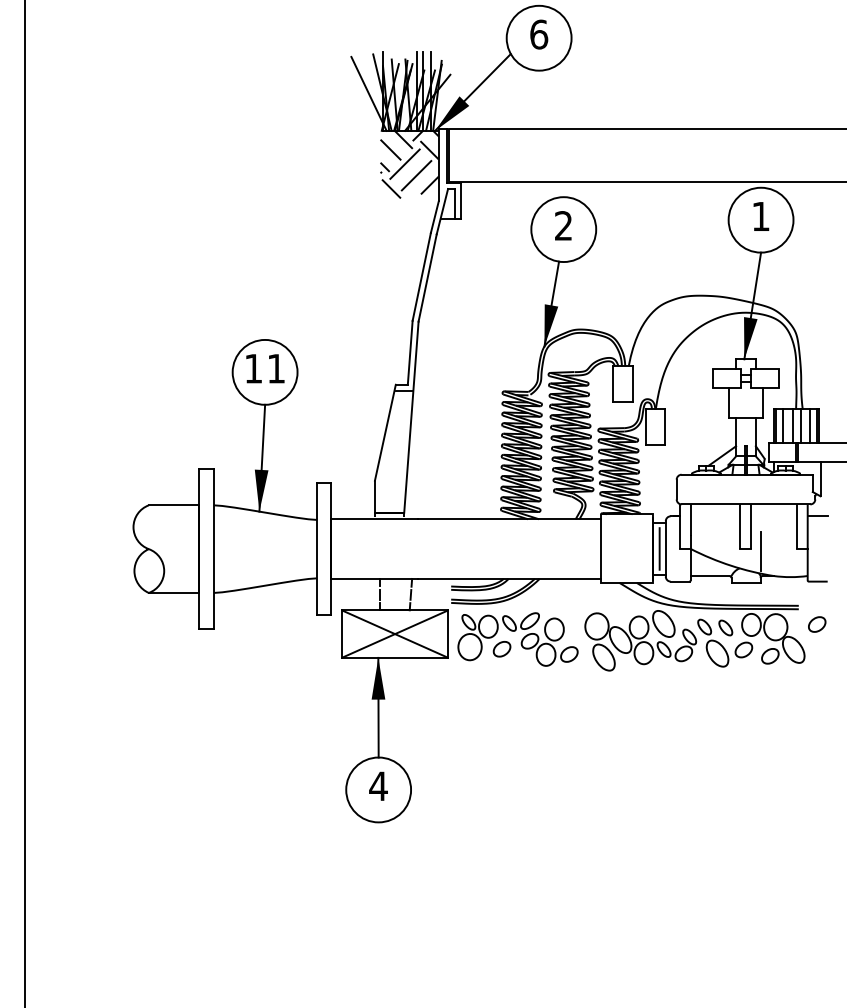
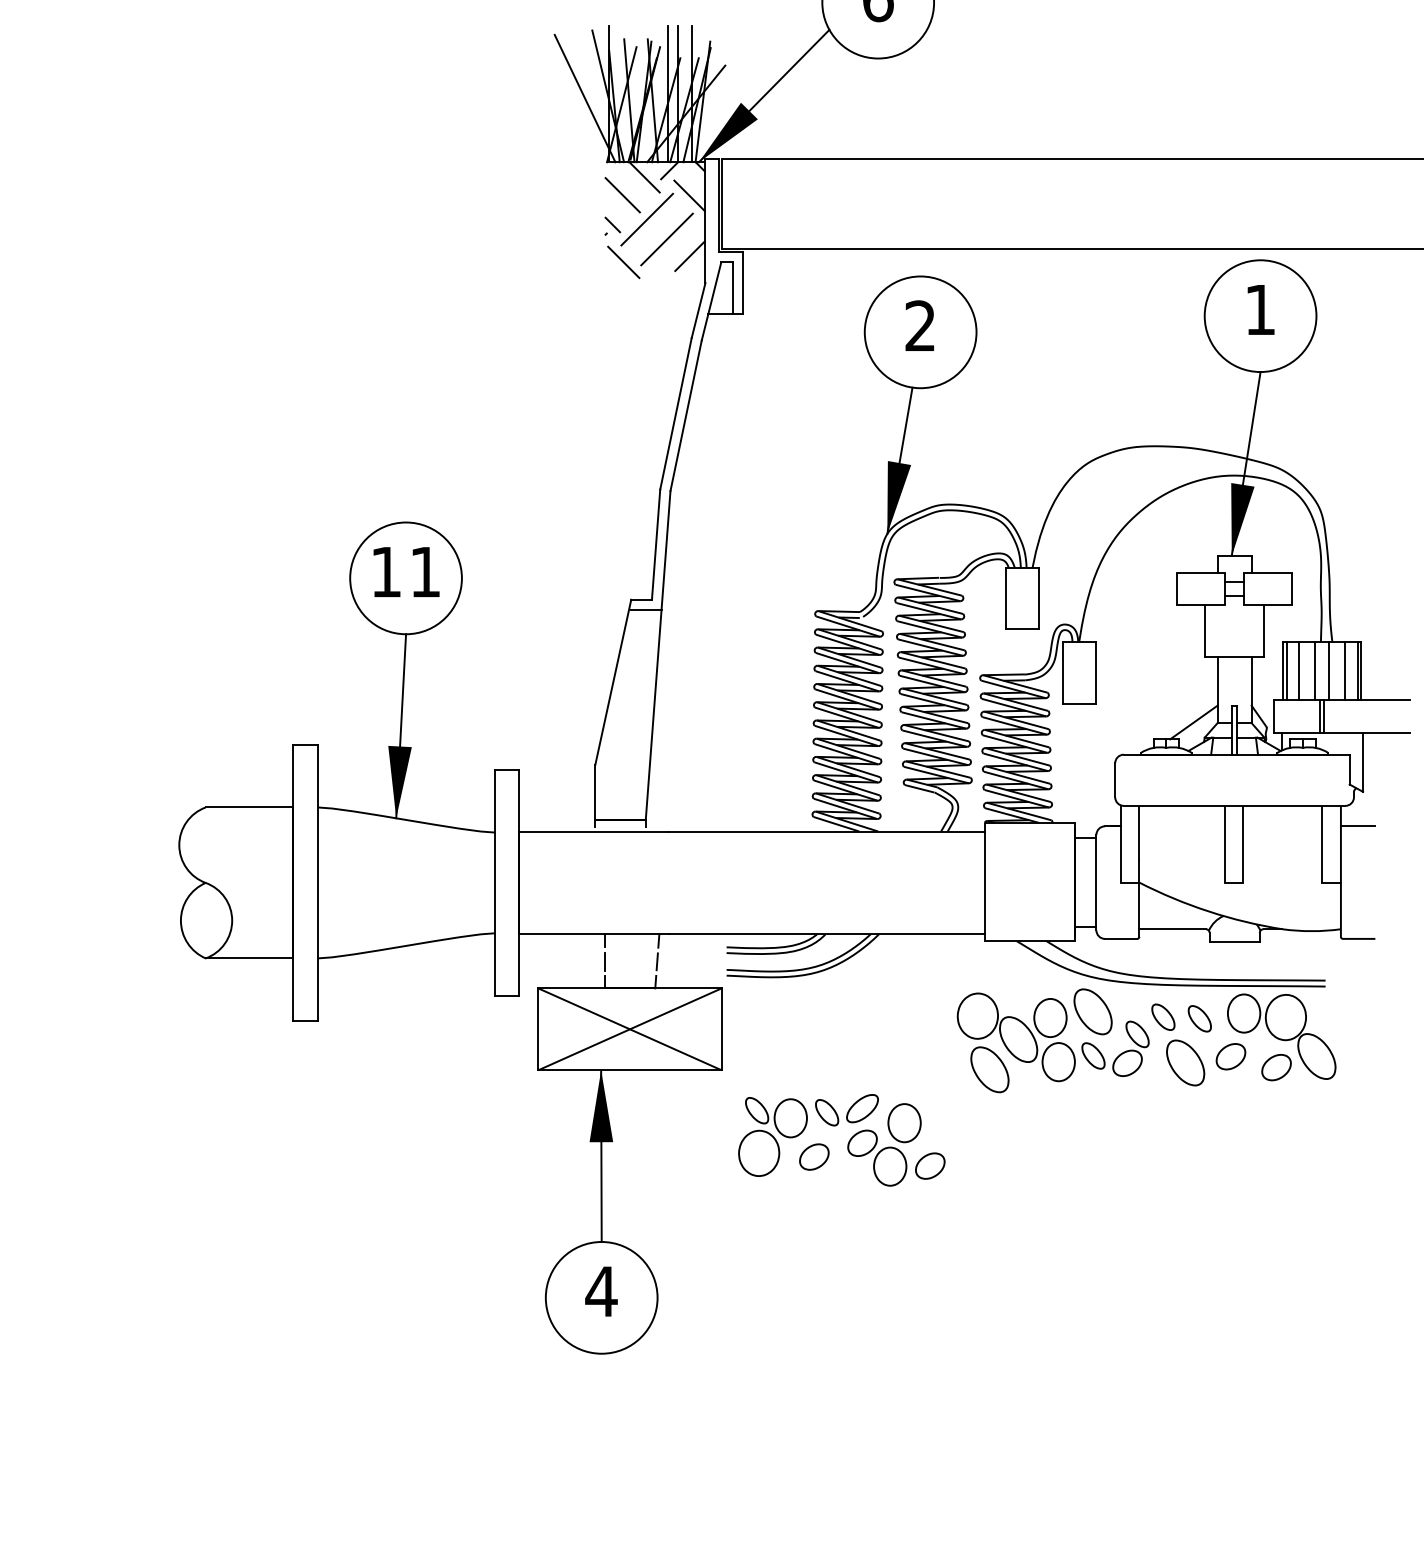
line: (659, 548) -> (1085, 881), removed
line: (761, 551) -> (1261, 886), removed
part: (817, 624) -> (1357, 1012), removed
part: (517, 639) -> (840, 1140), moved

